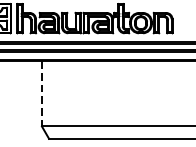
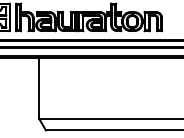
line: (42, 94) -> (39, 88), dashed -> solid

